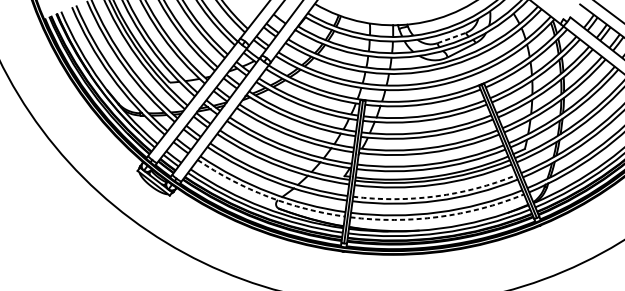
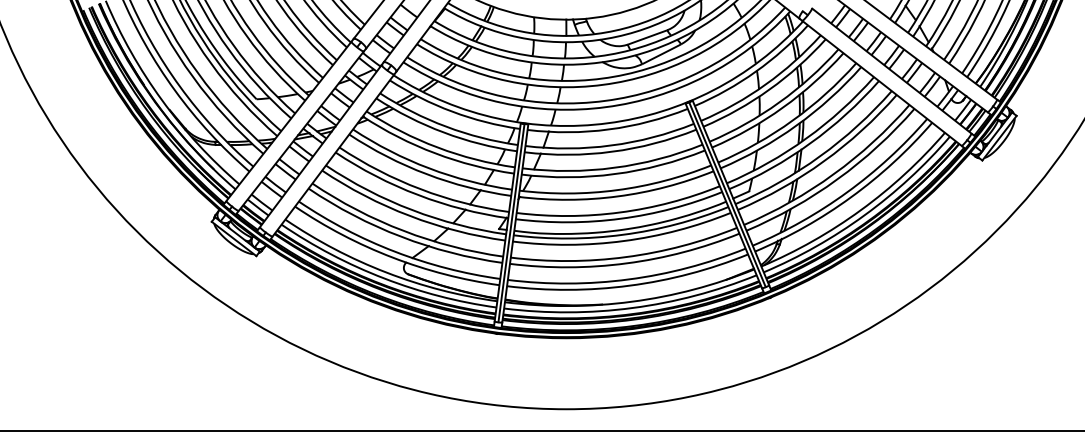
line: (452, 38) -> (648, 37), dashed -> solid
arc: (267, 196) -> (392, 257), dashed -> solid
arc: (435, 196) -> (625, 257), dashed -> solid
arc: (438, 216) -> (629, 285), dashed -> solid

